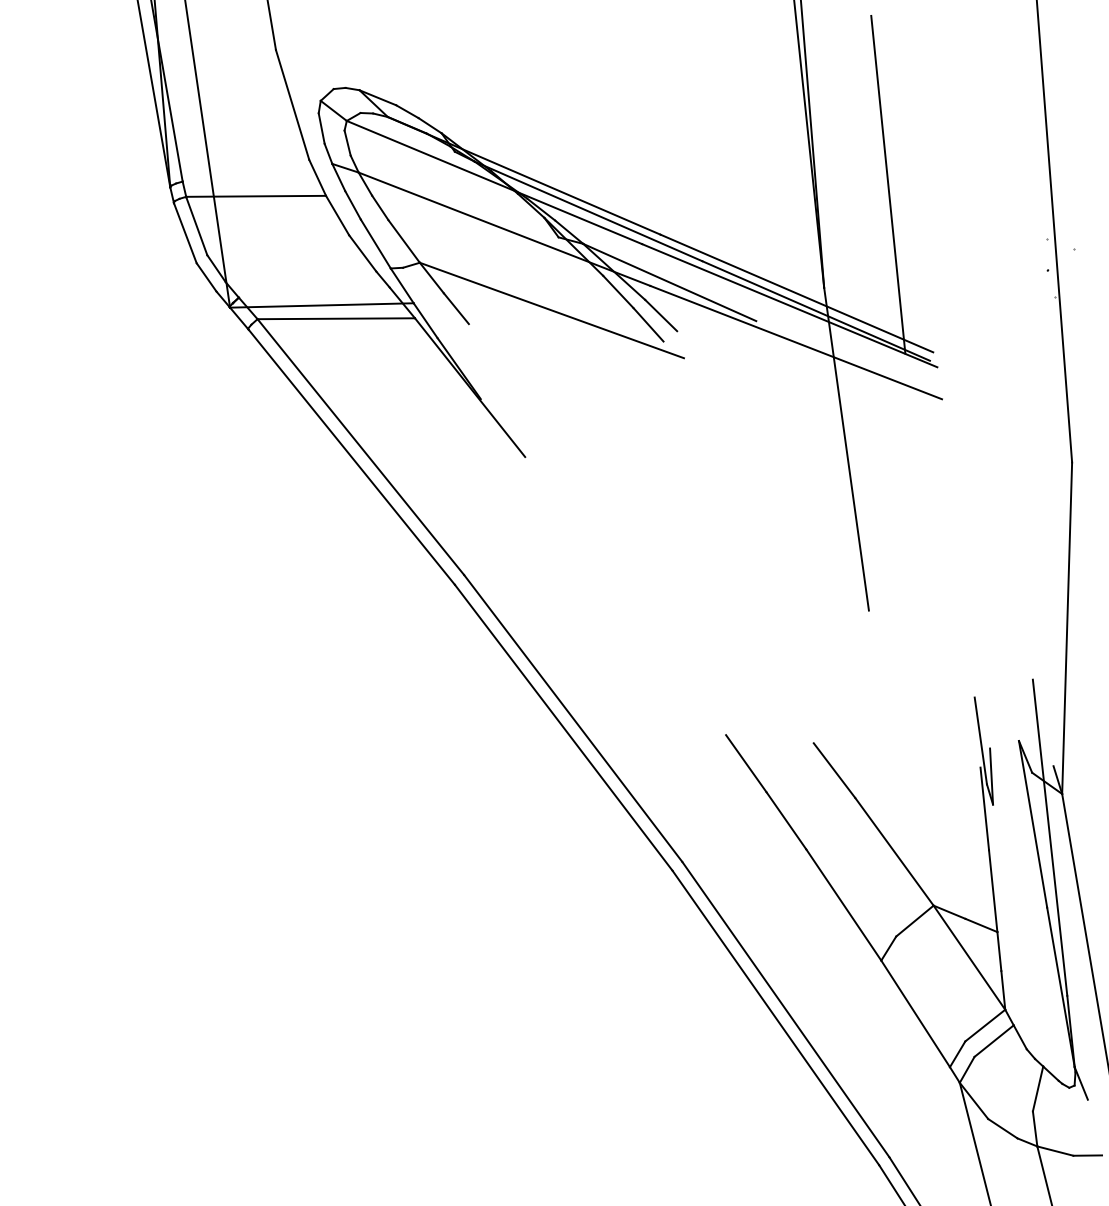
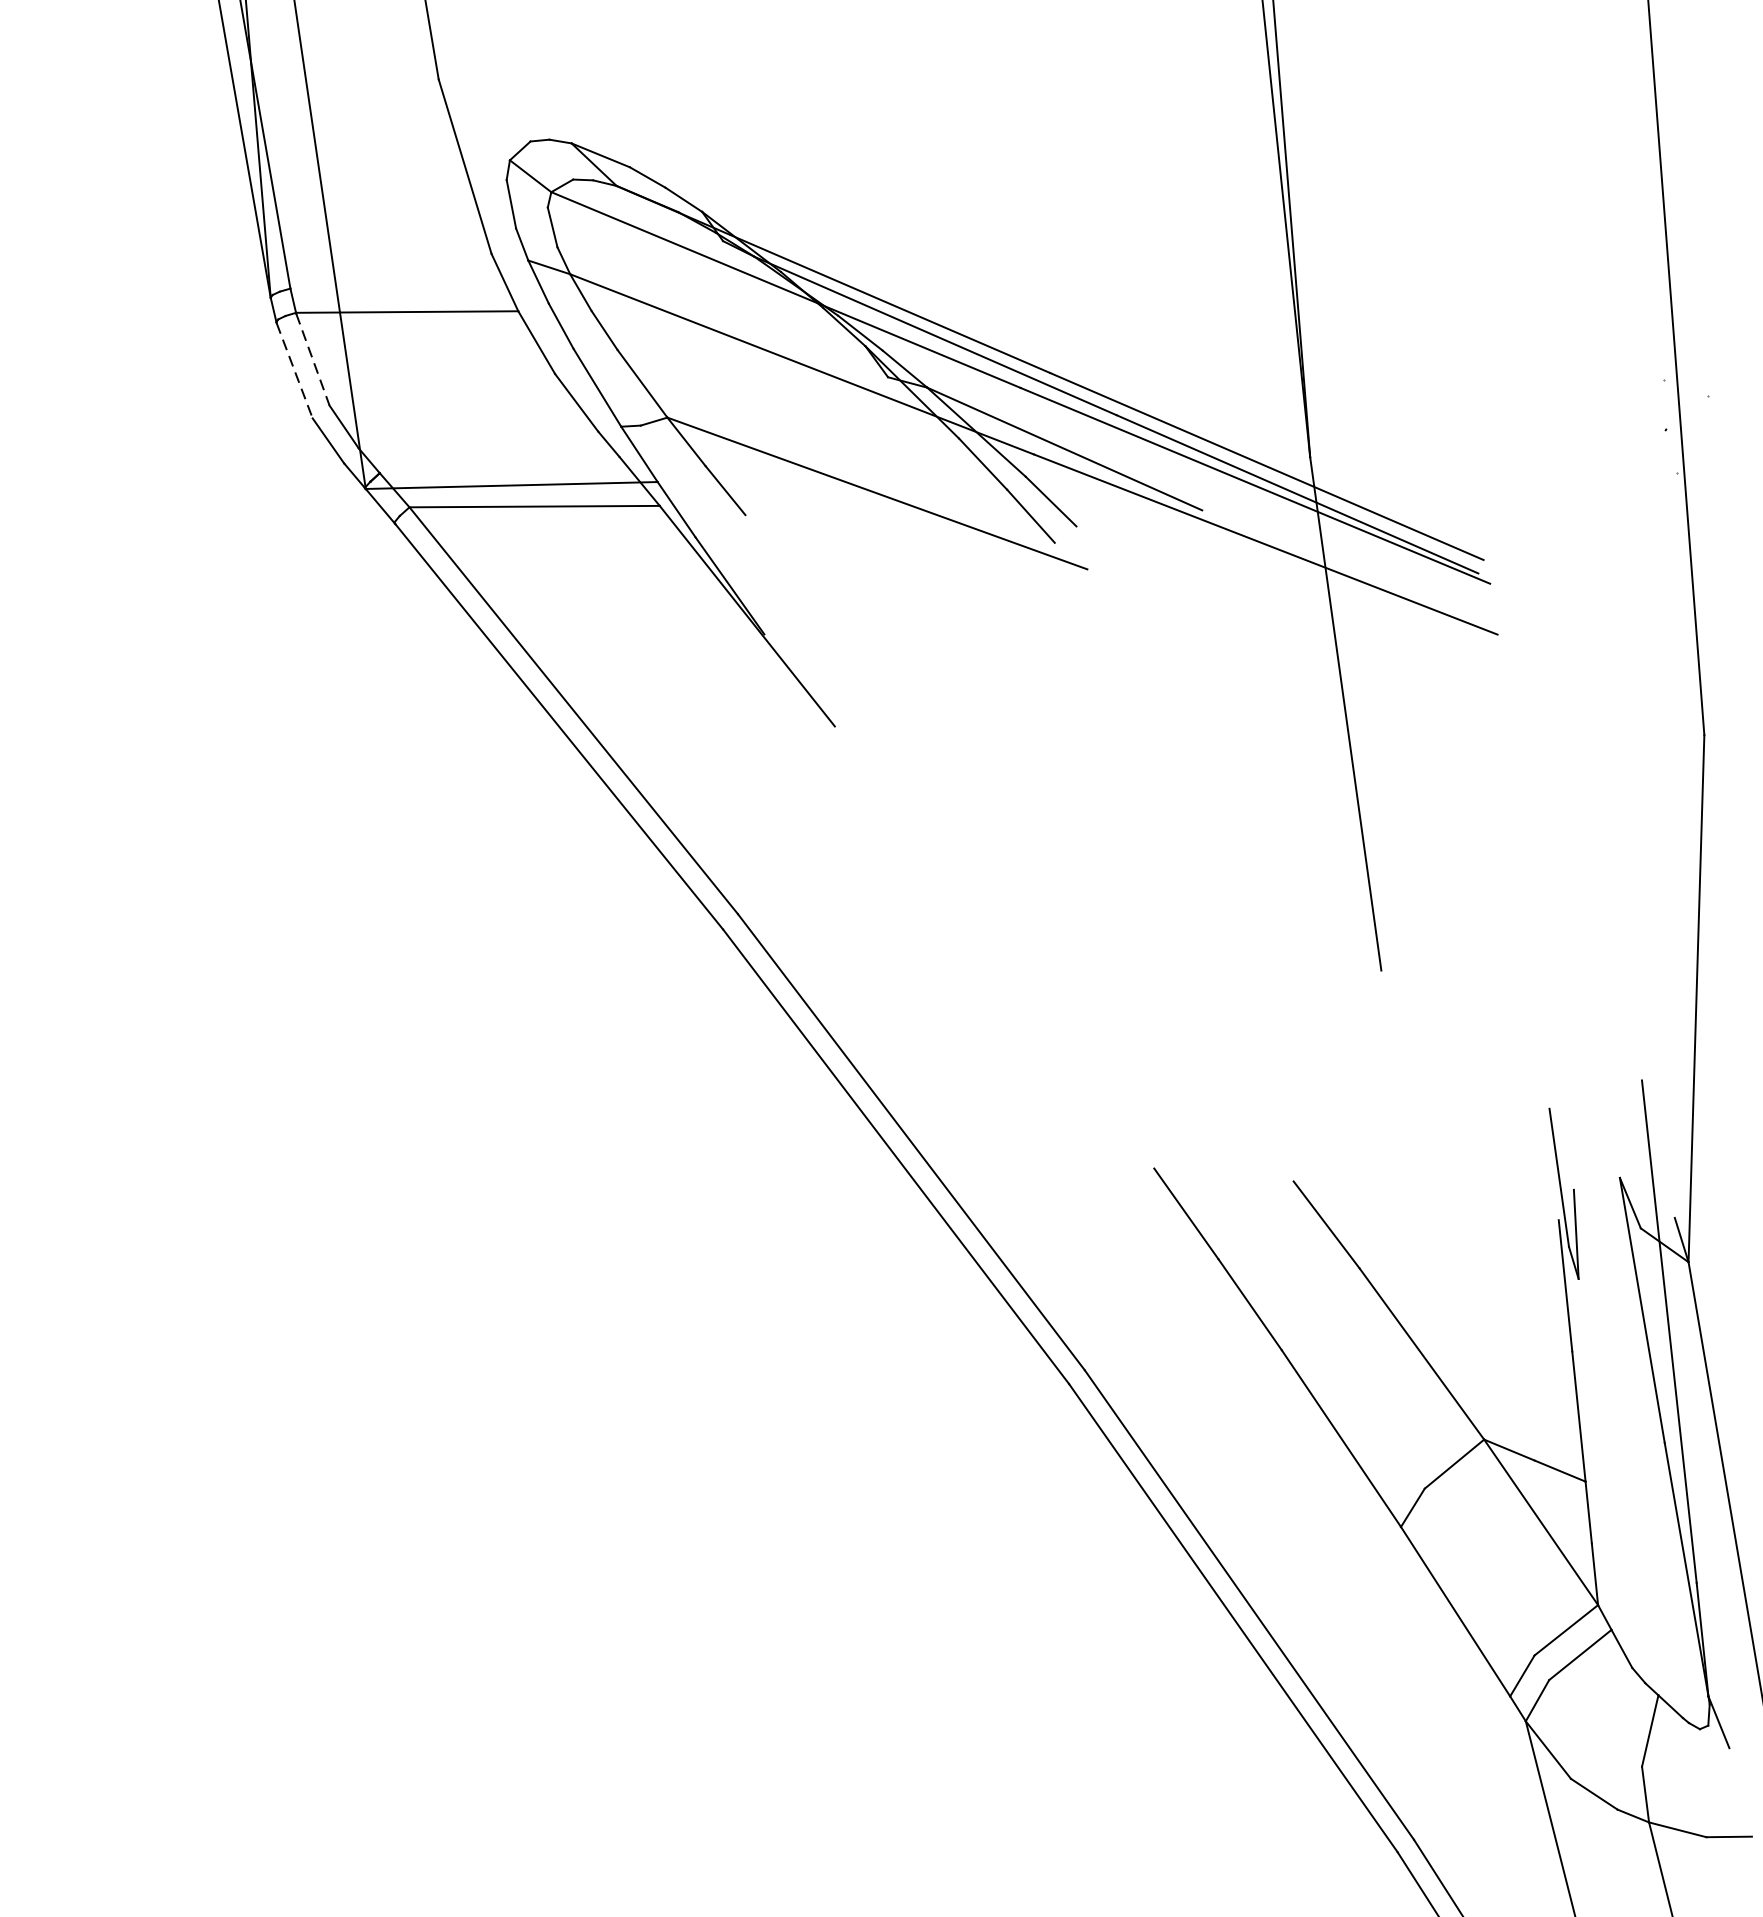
line: (888, 184) -> (1412, 293), removed
line: (196, 226) -> (312, 359), solid -> dashed
line: (185, 233) -> (294, 371), solid -> dashed

